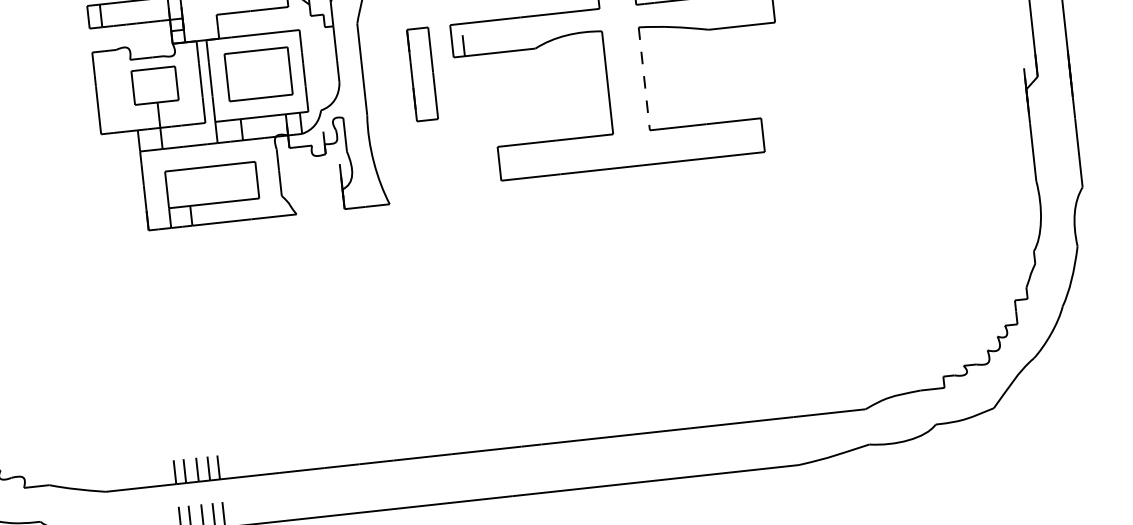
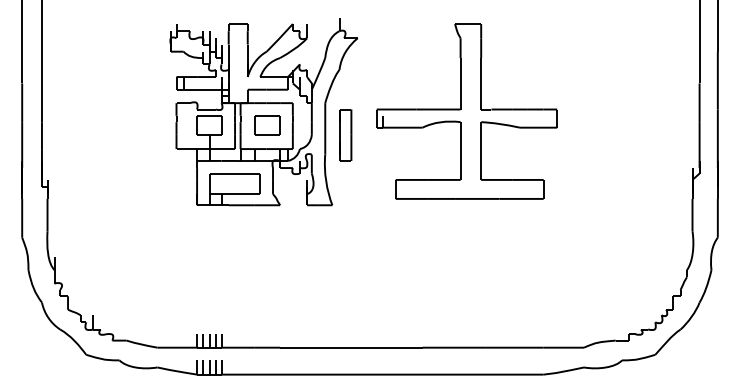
part: (258, 74) -> (267, 125), size x0.71
part: (422, 74) -> (345, 135), moved
line: (644, 79) -> (481, 151), dashed -> solid

